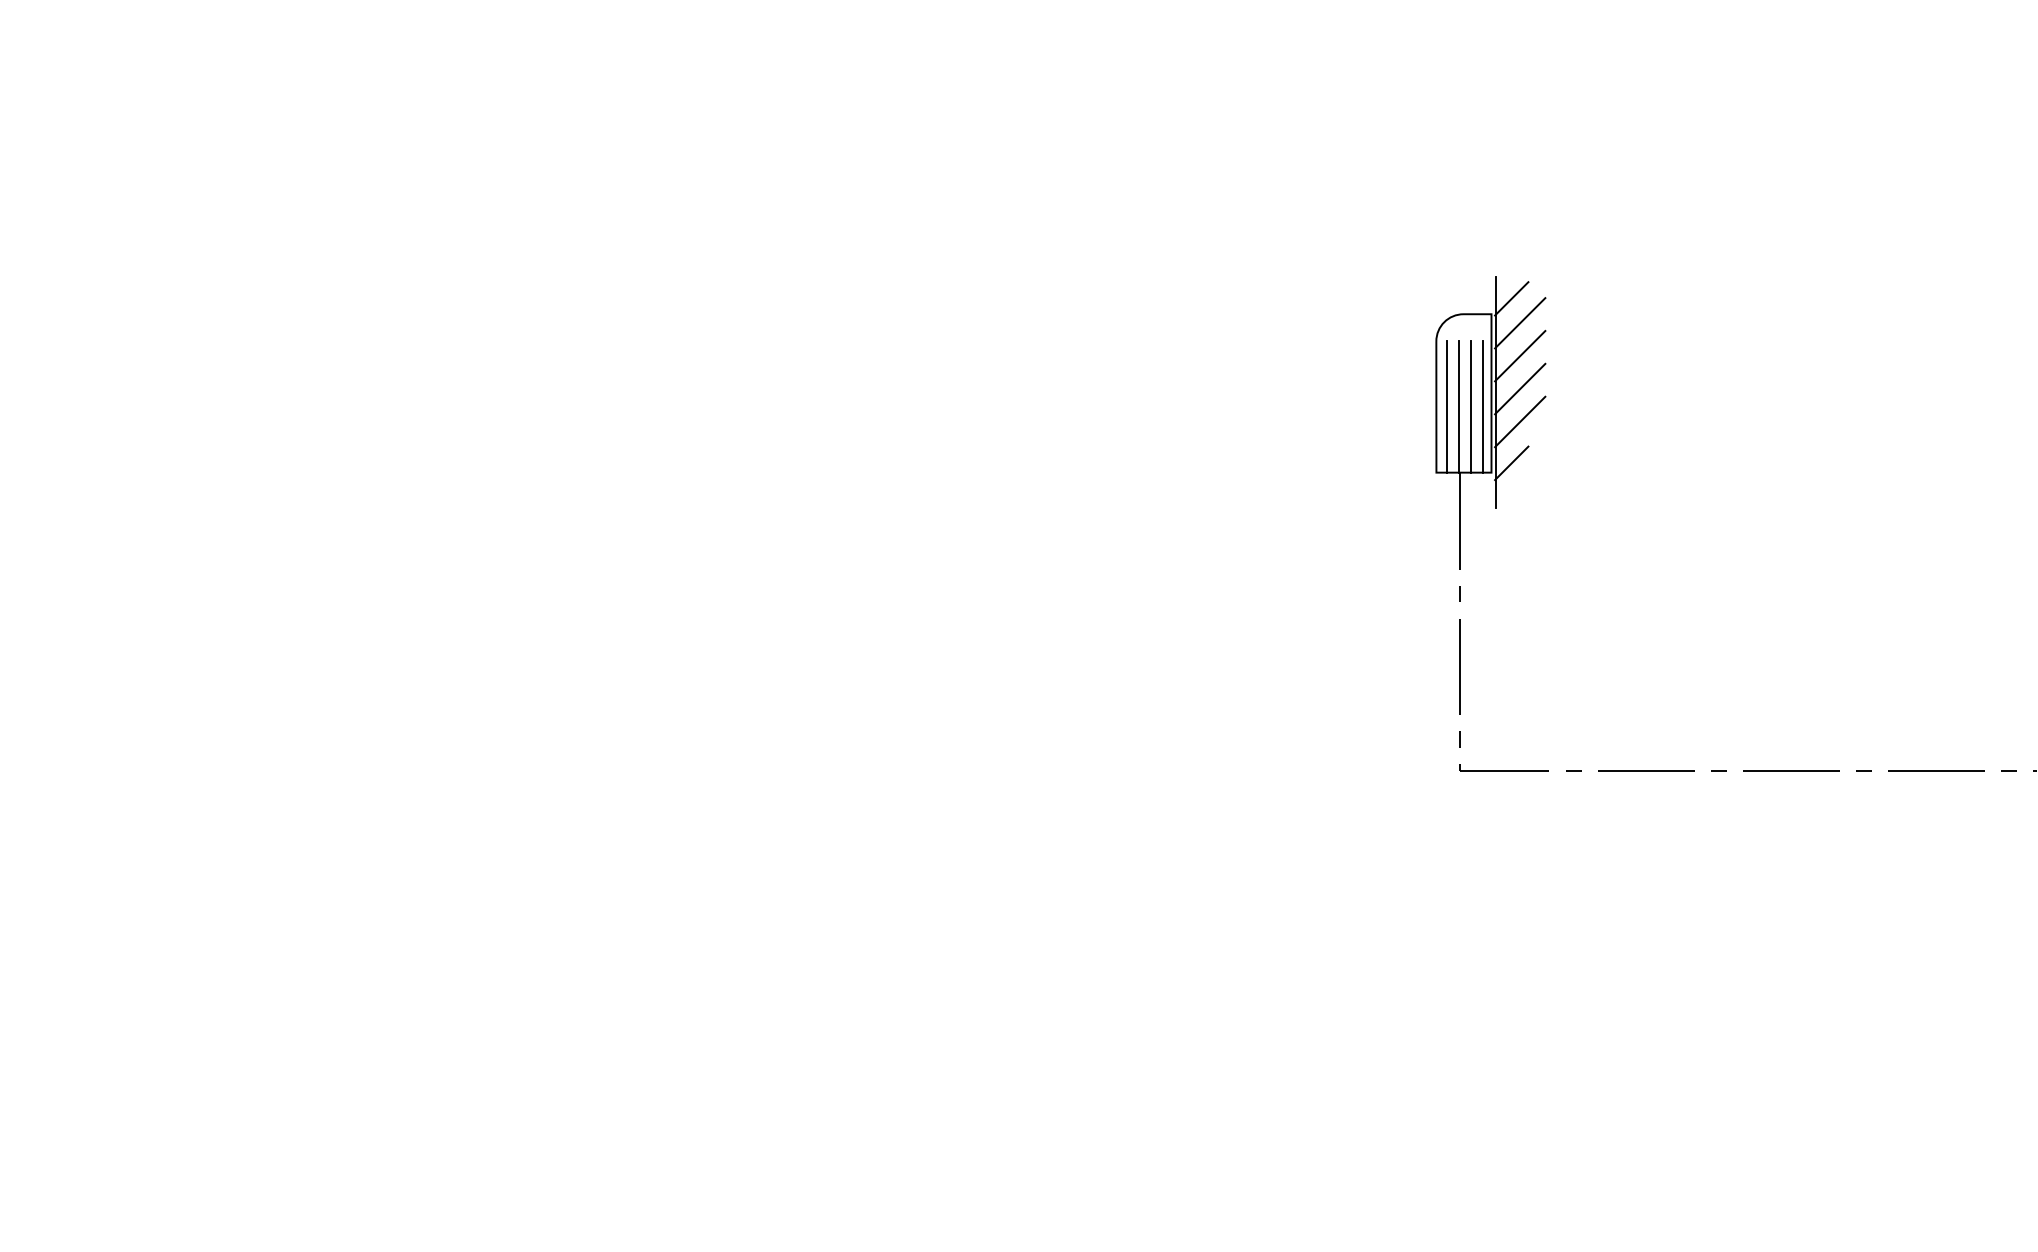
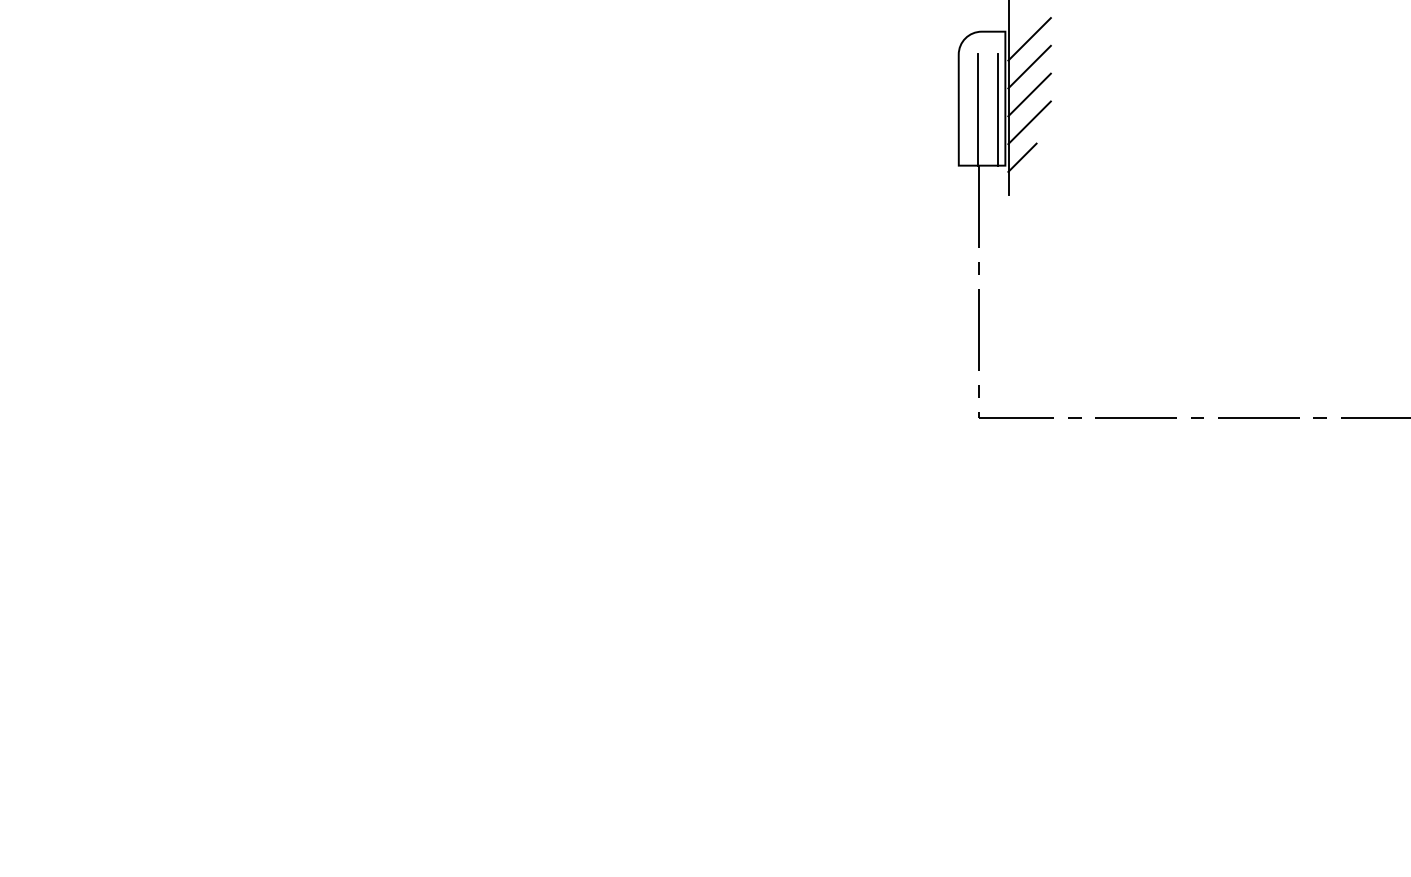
line: (1511, 298) -> (1022, 18), removed
line: (1446, 406) -> (967, 109), removed
line: (1470, 406) -> (987, 109), removed

